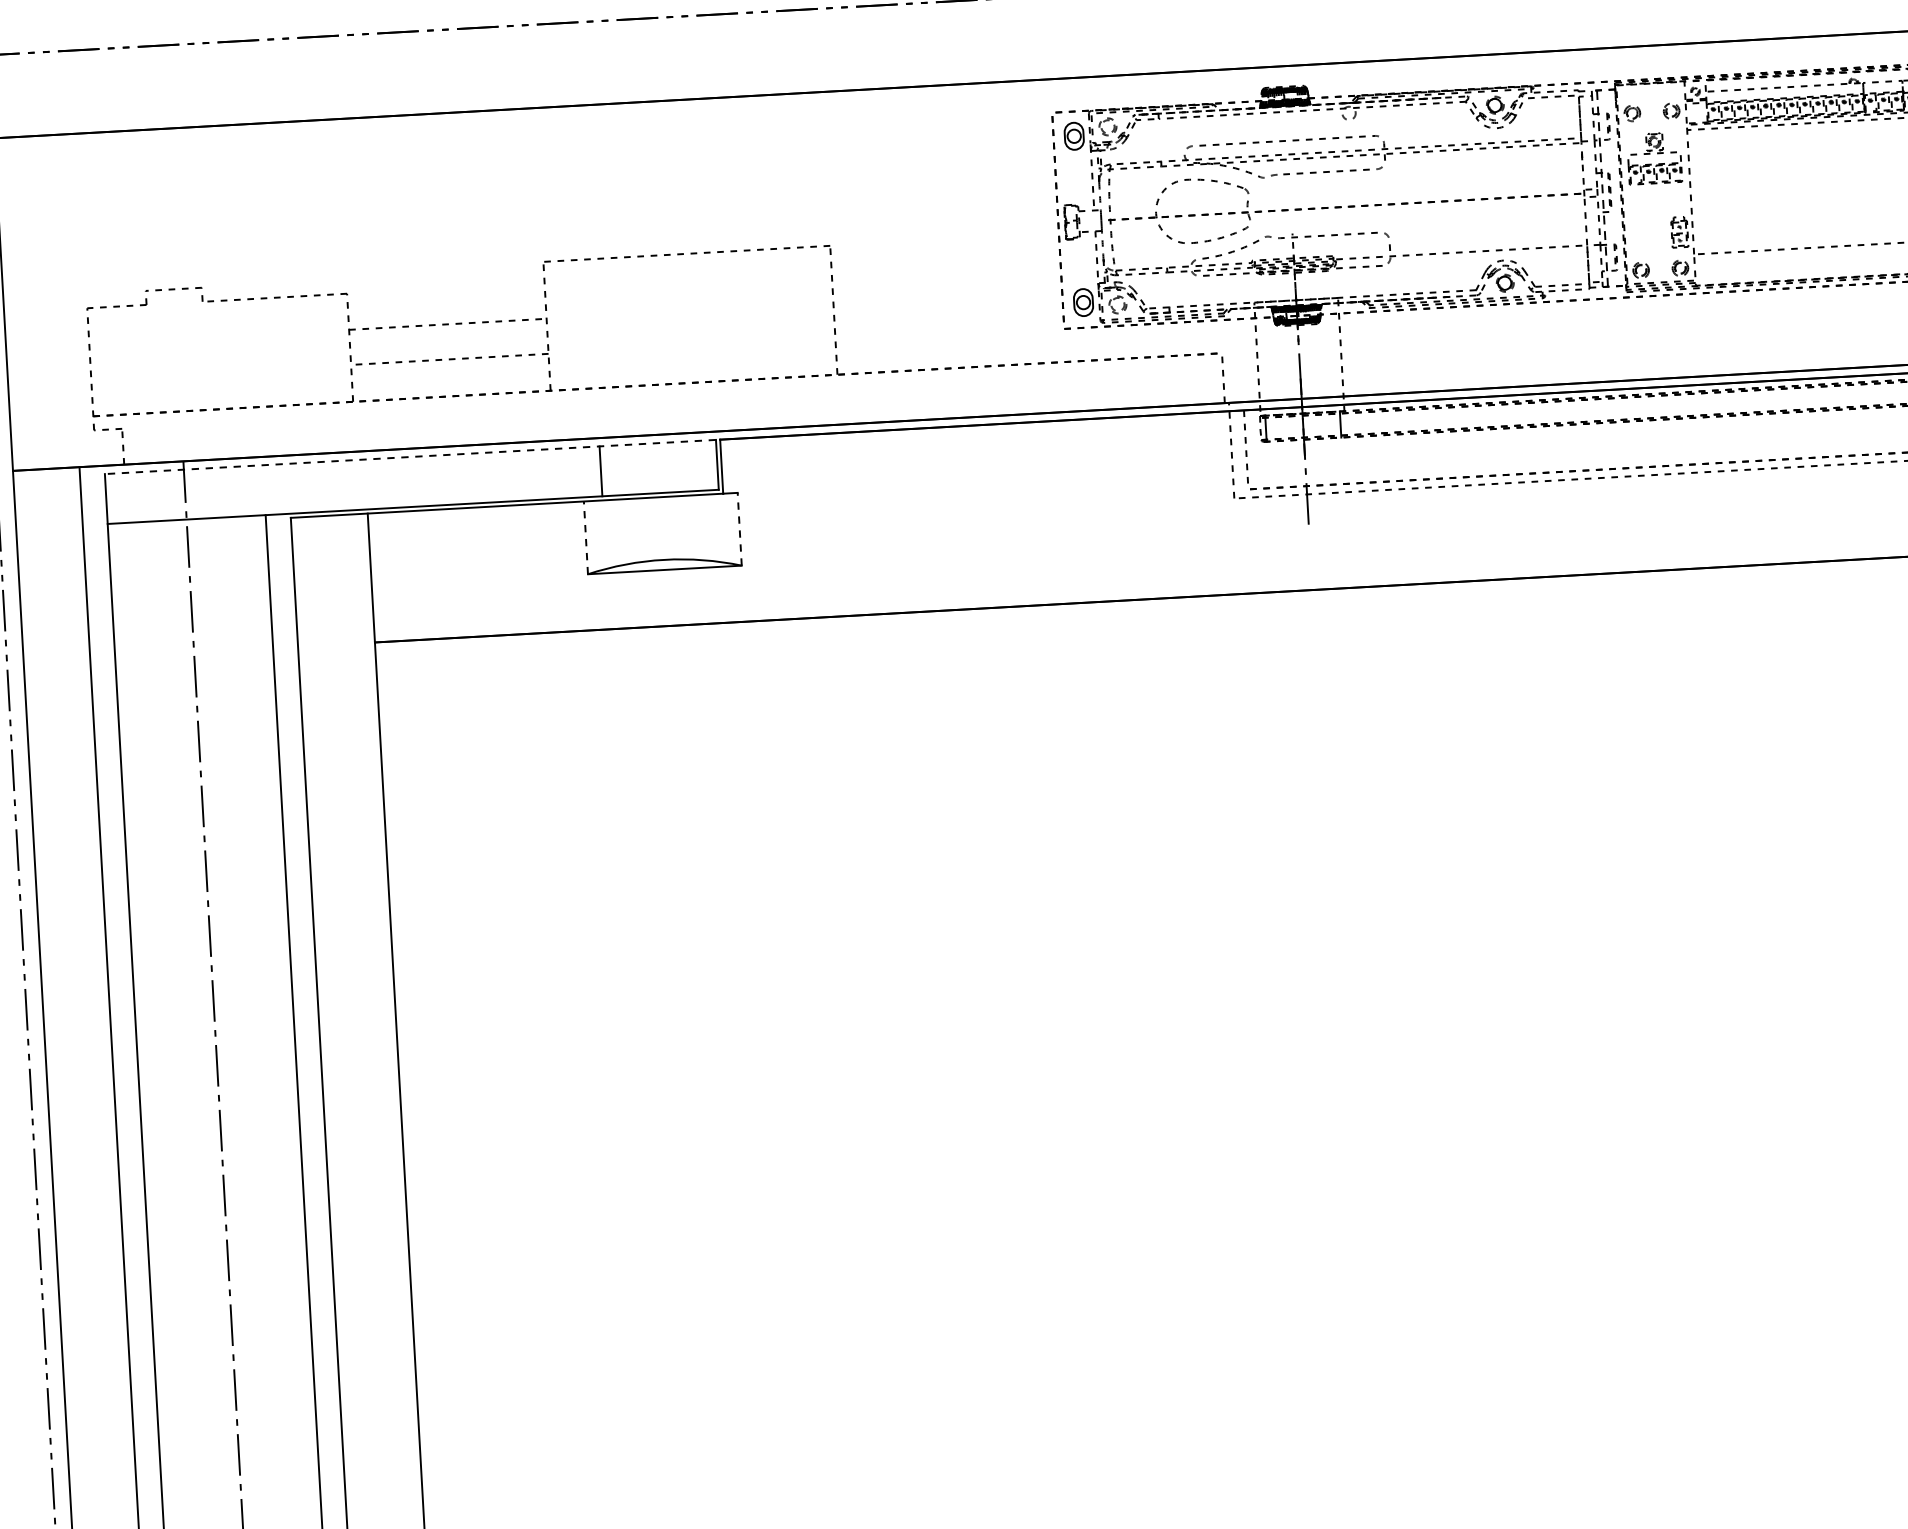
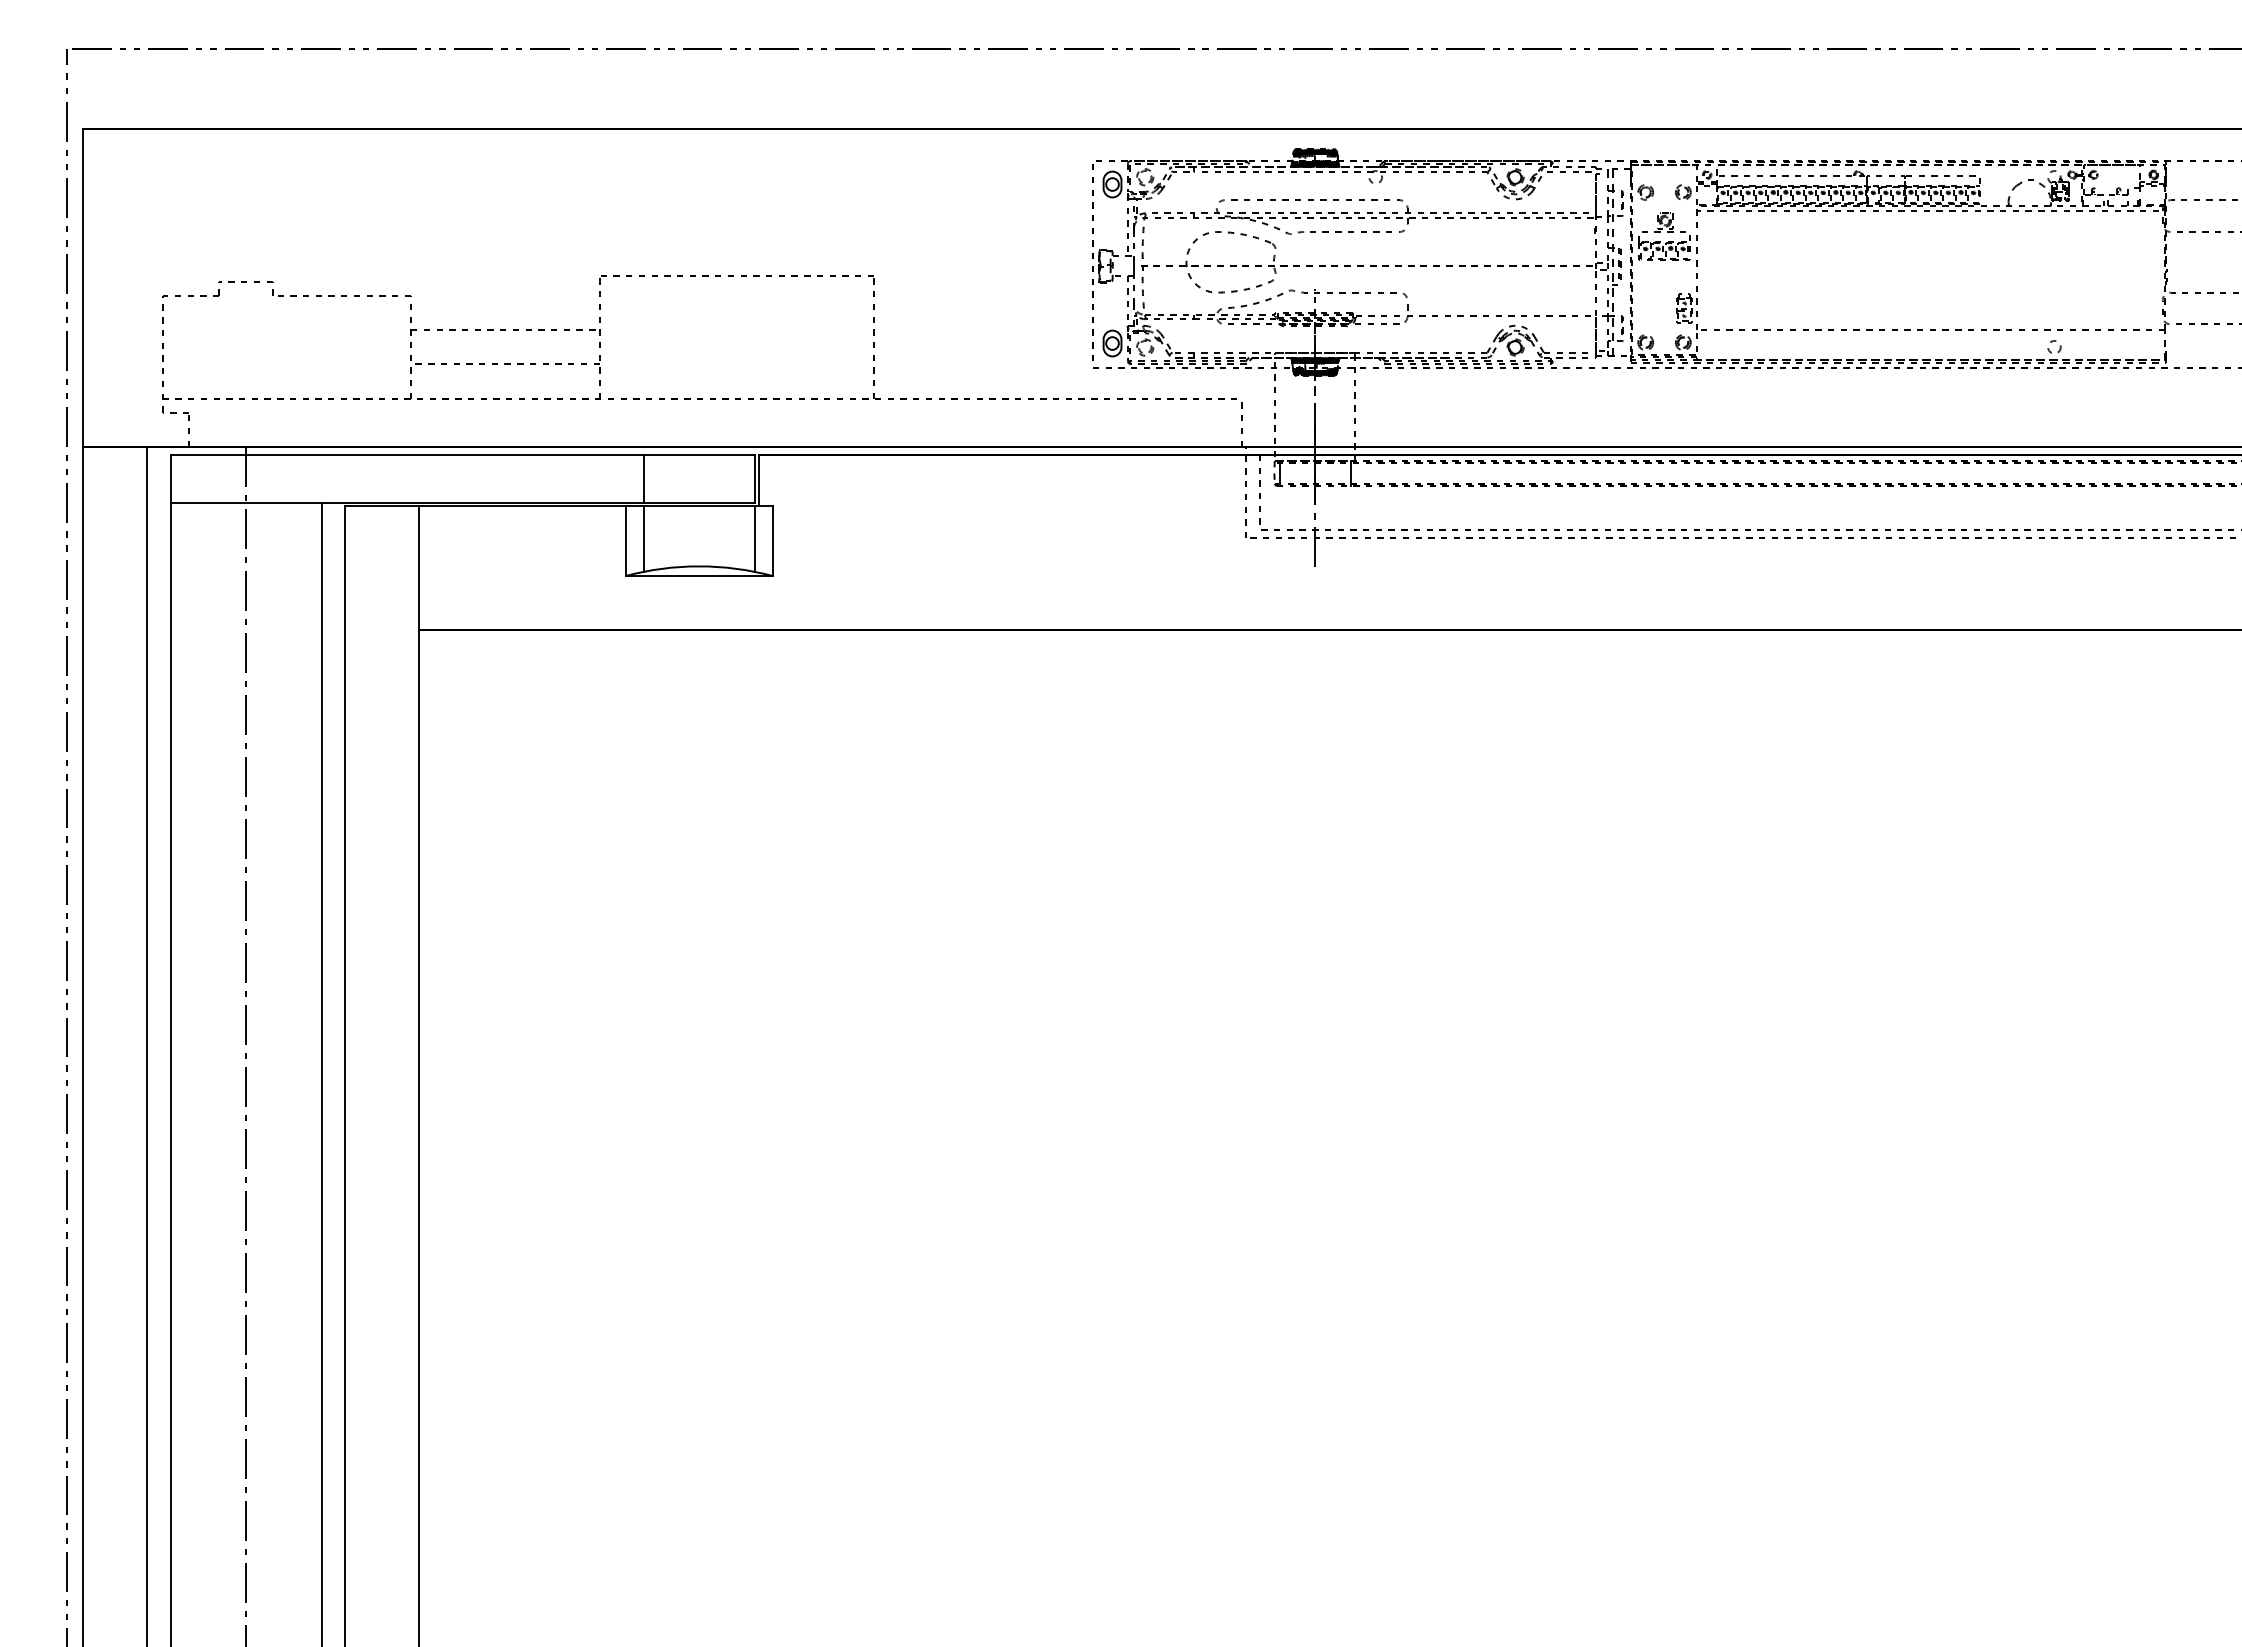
line: (410, 456) -> (462, 454), dashed -> solid
line: (720, 527) -> (754, 538), added
line: (739, 529) -> (772, 541), dashed -> solid
line: (604, 533) -> (643, 538), added
line: (585, 538) -> (625, 541), dashed -> solid

